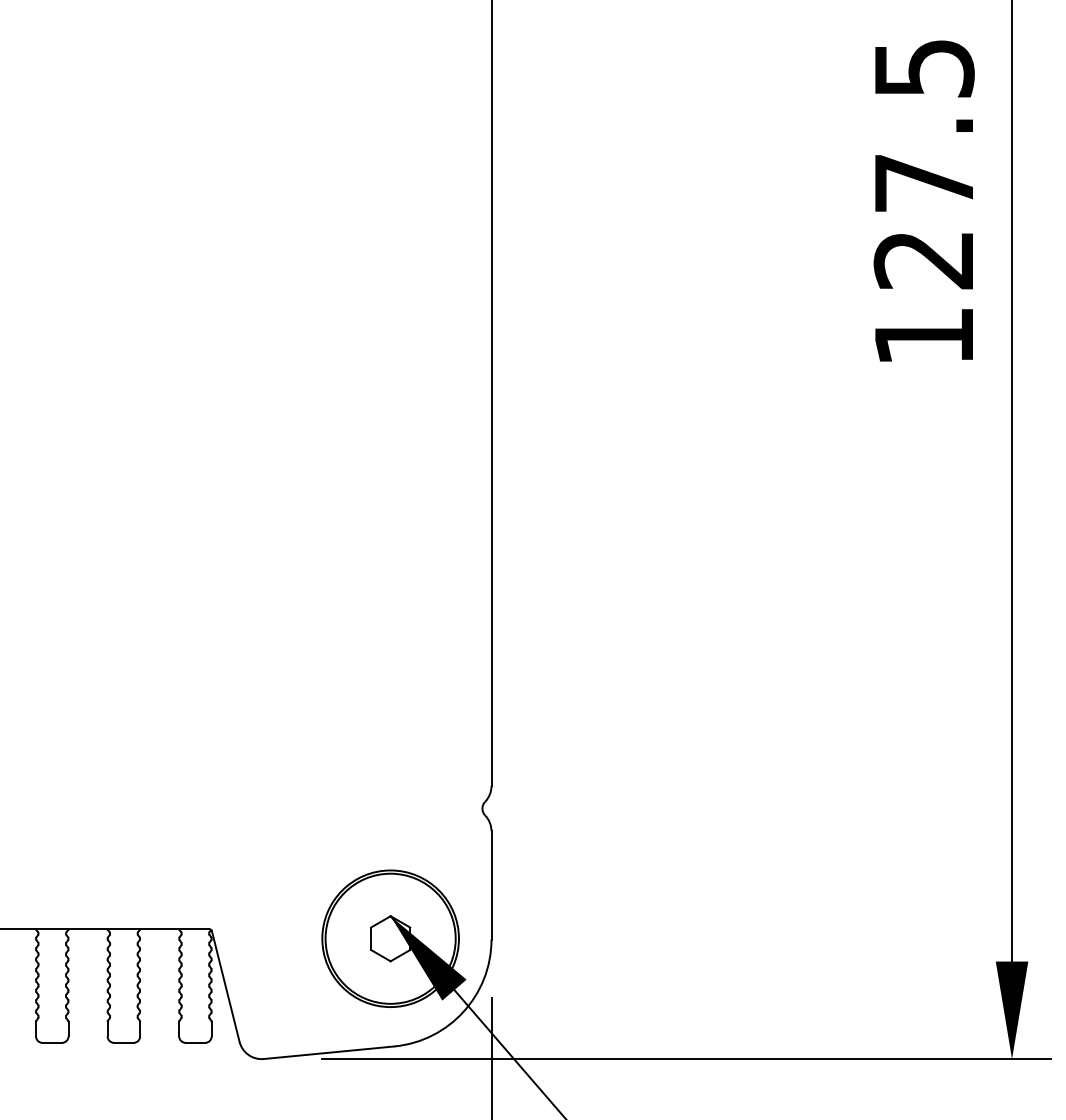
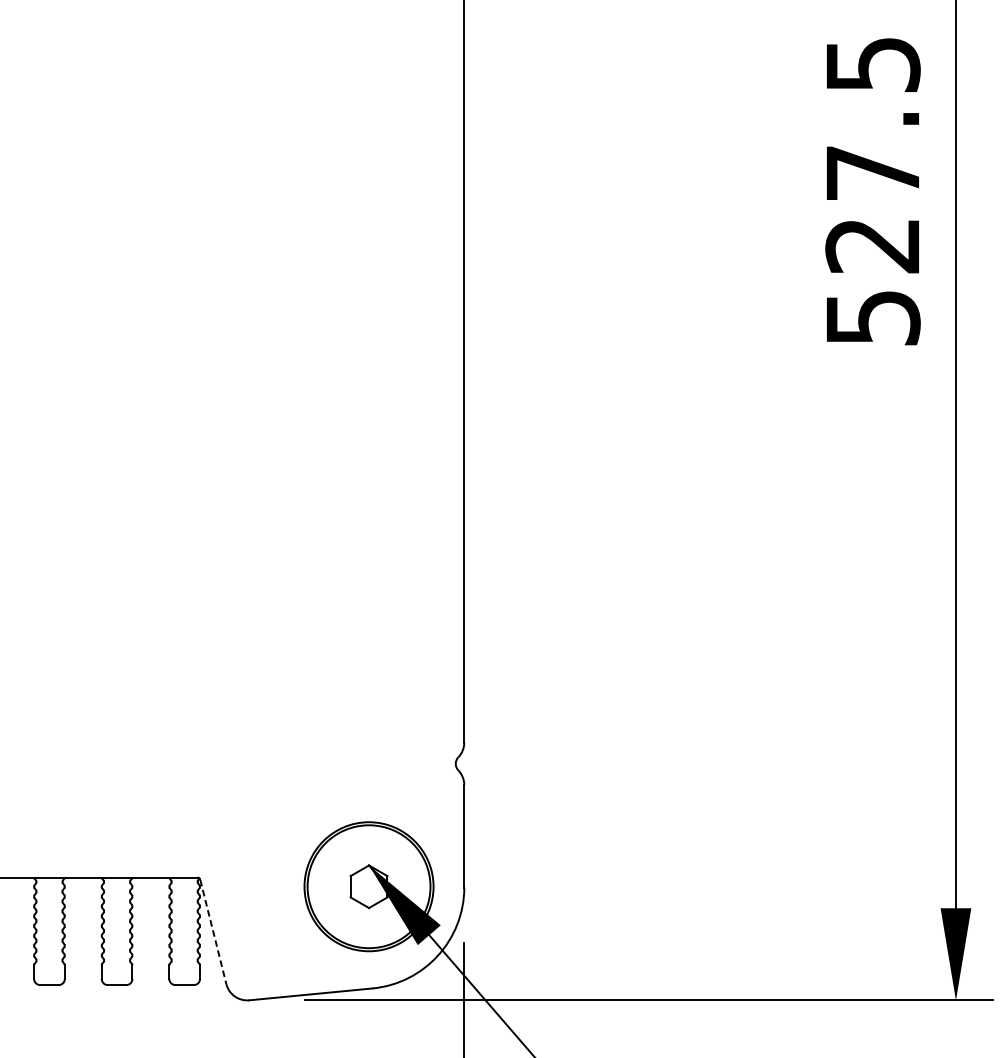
text: (924, 336) -> (873, 317), 127.5 -> 527.5
line: (225, 986) -> (213, 931), solid -> dashed

